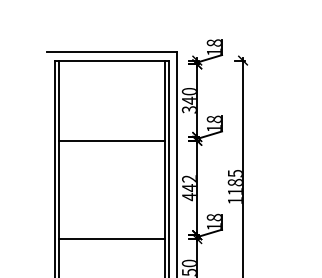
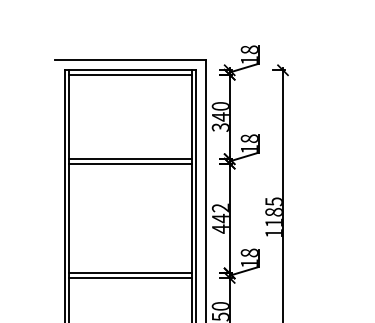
line: (112, 64) -> (130, 74), added
line: (112, 137) -> (130, 159), added
line: (112, 235) -> (130, 273), added

